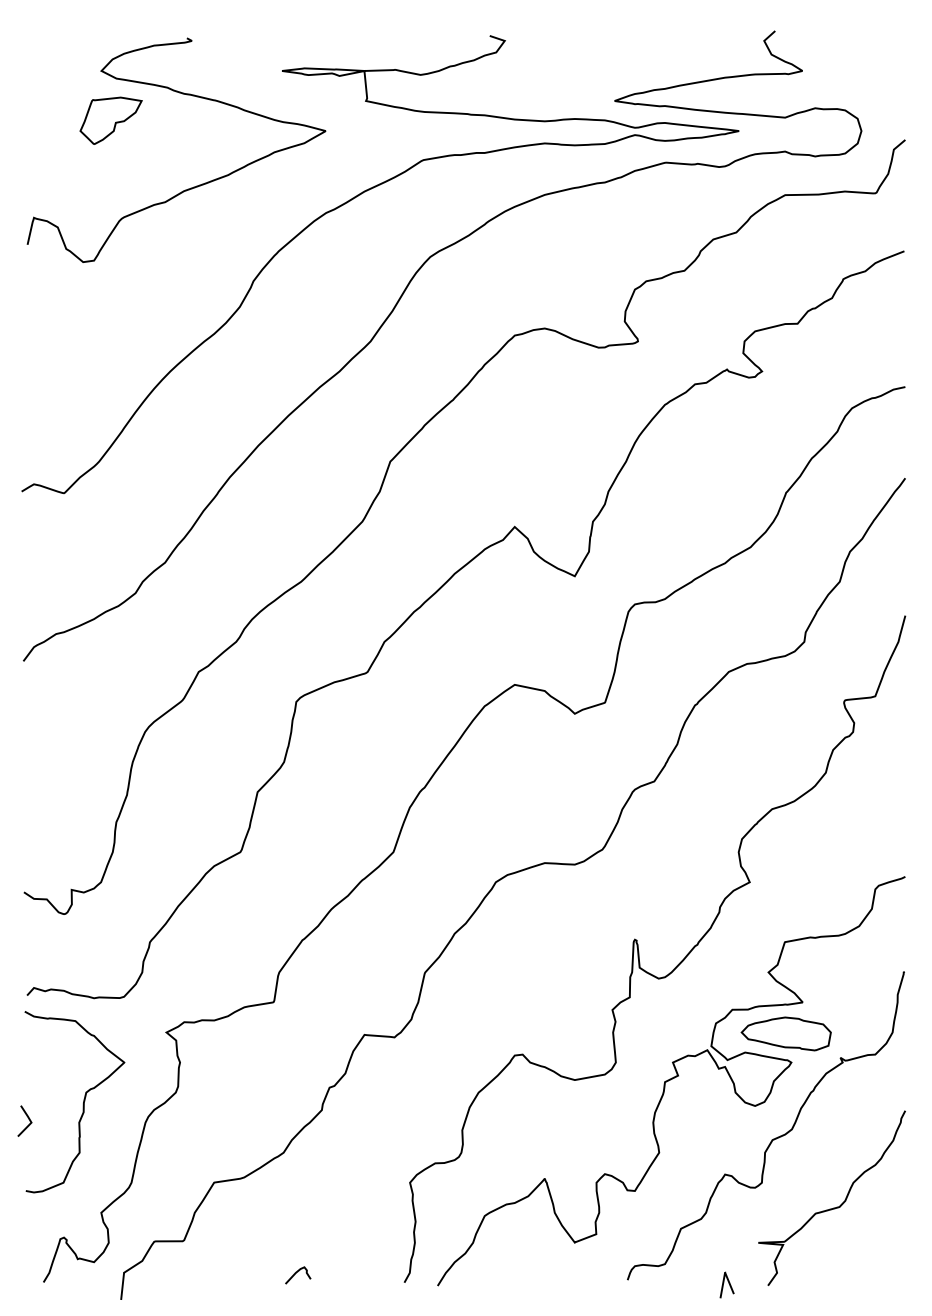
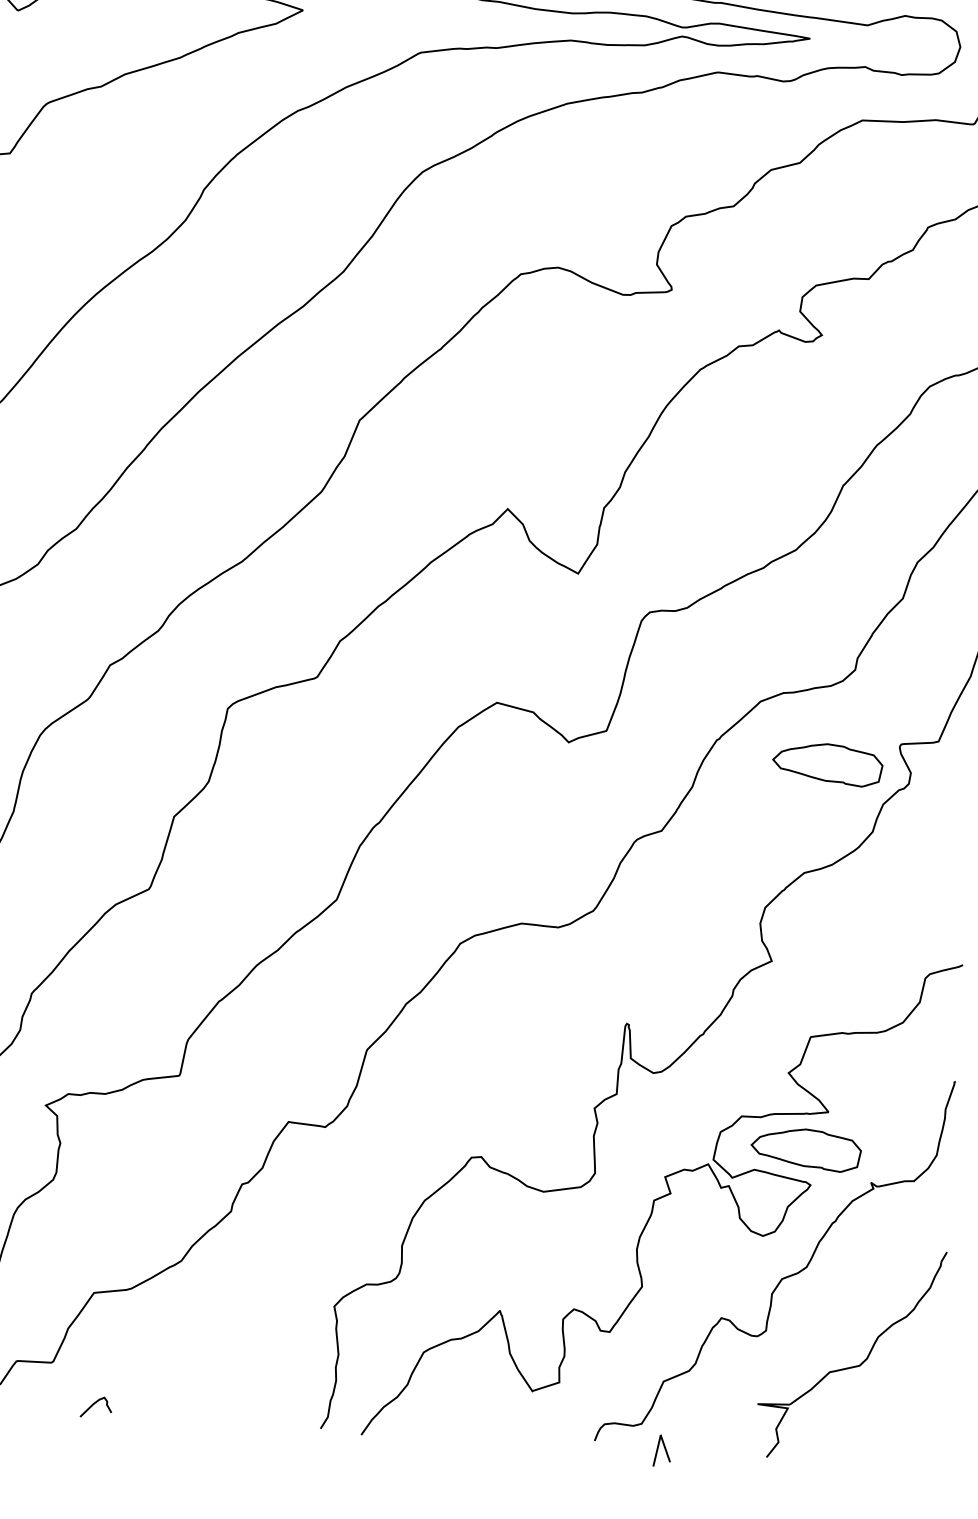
part: (785, 719) -> (826, 763), added
curve: (296, 1273) -> (94, 1404), moved
curve: (724, 1283) -> (659, 1448), moved

